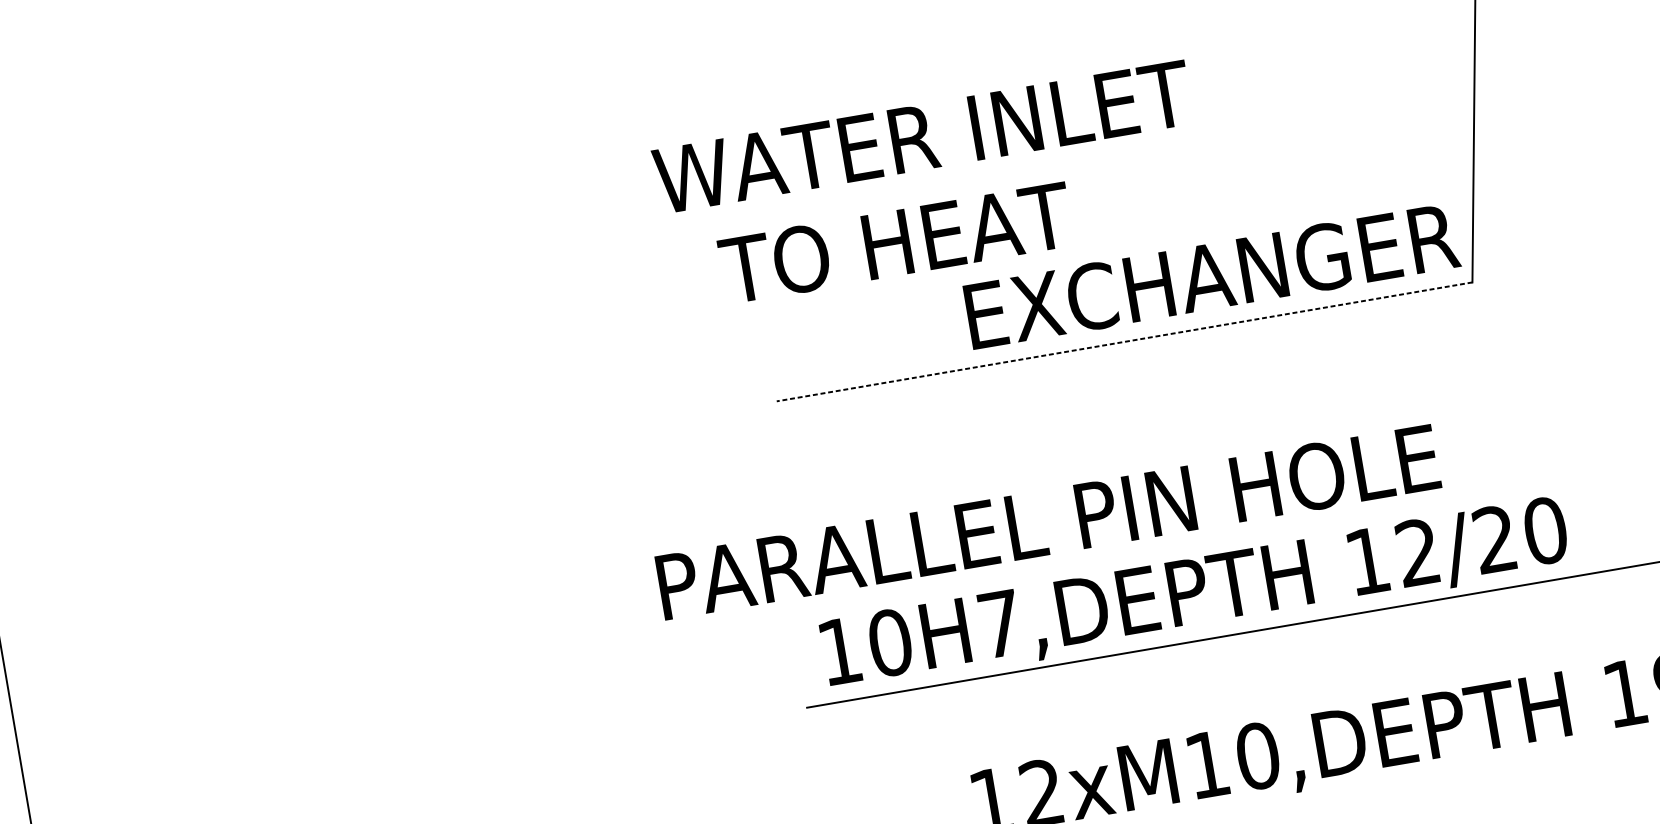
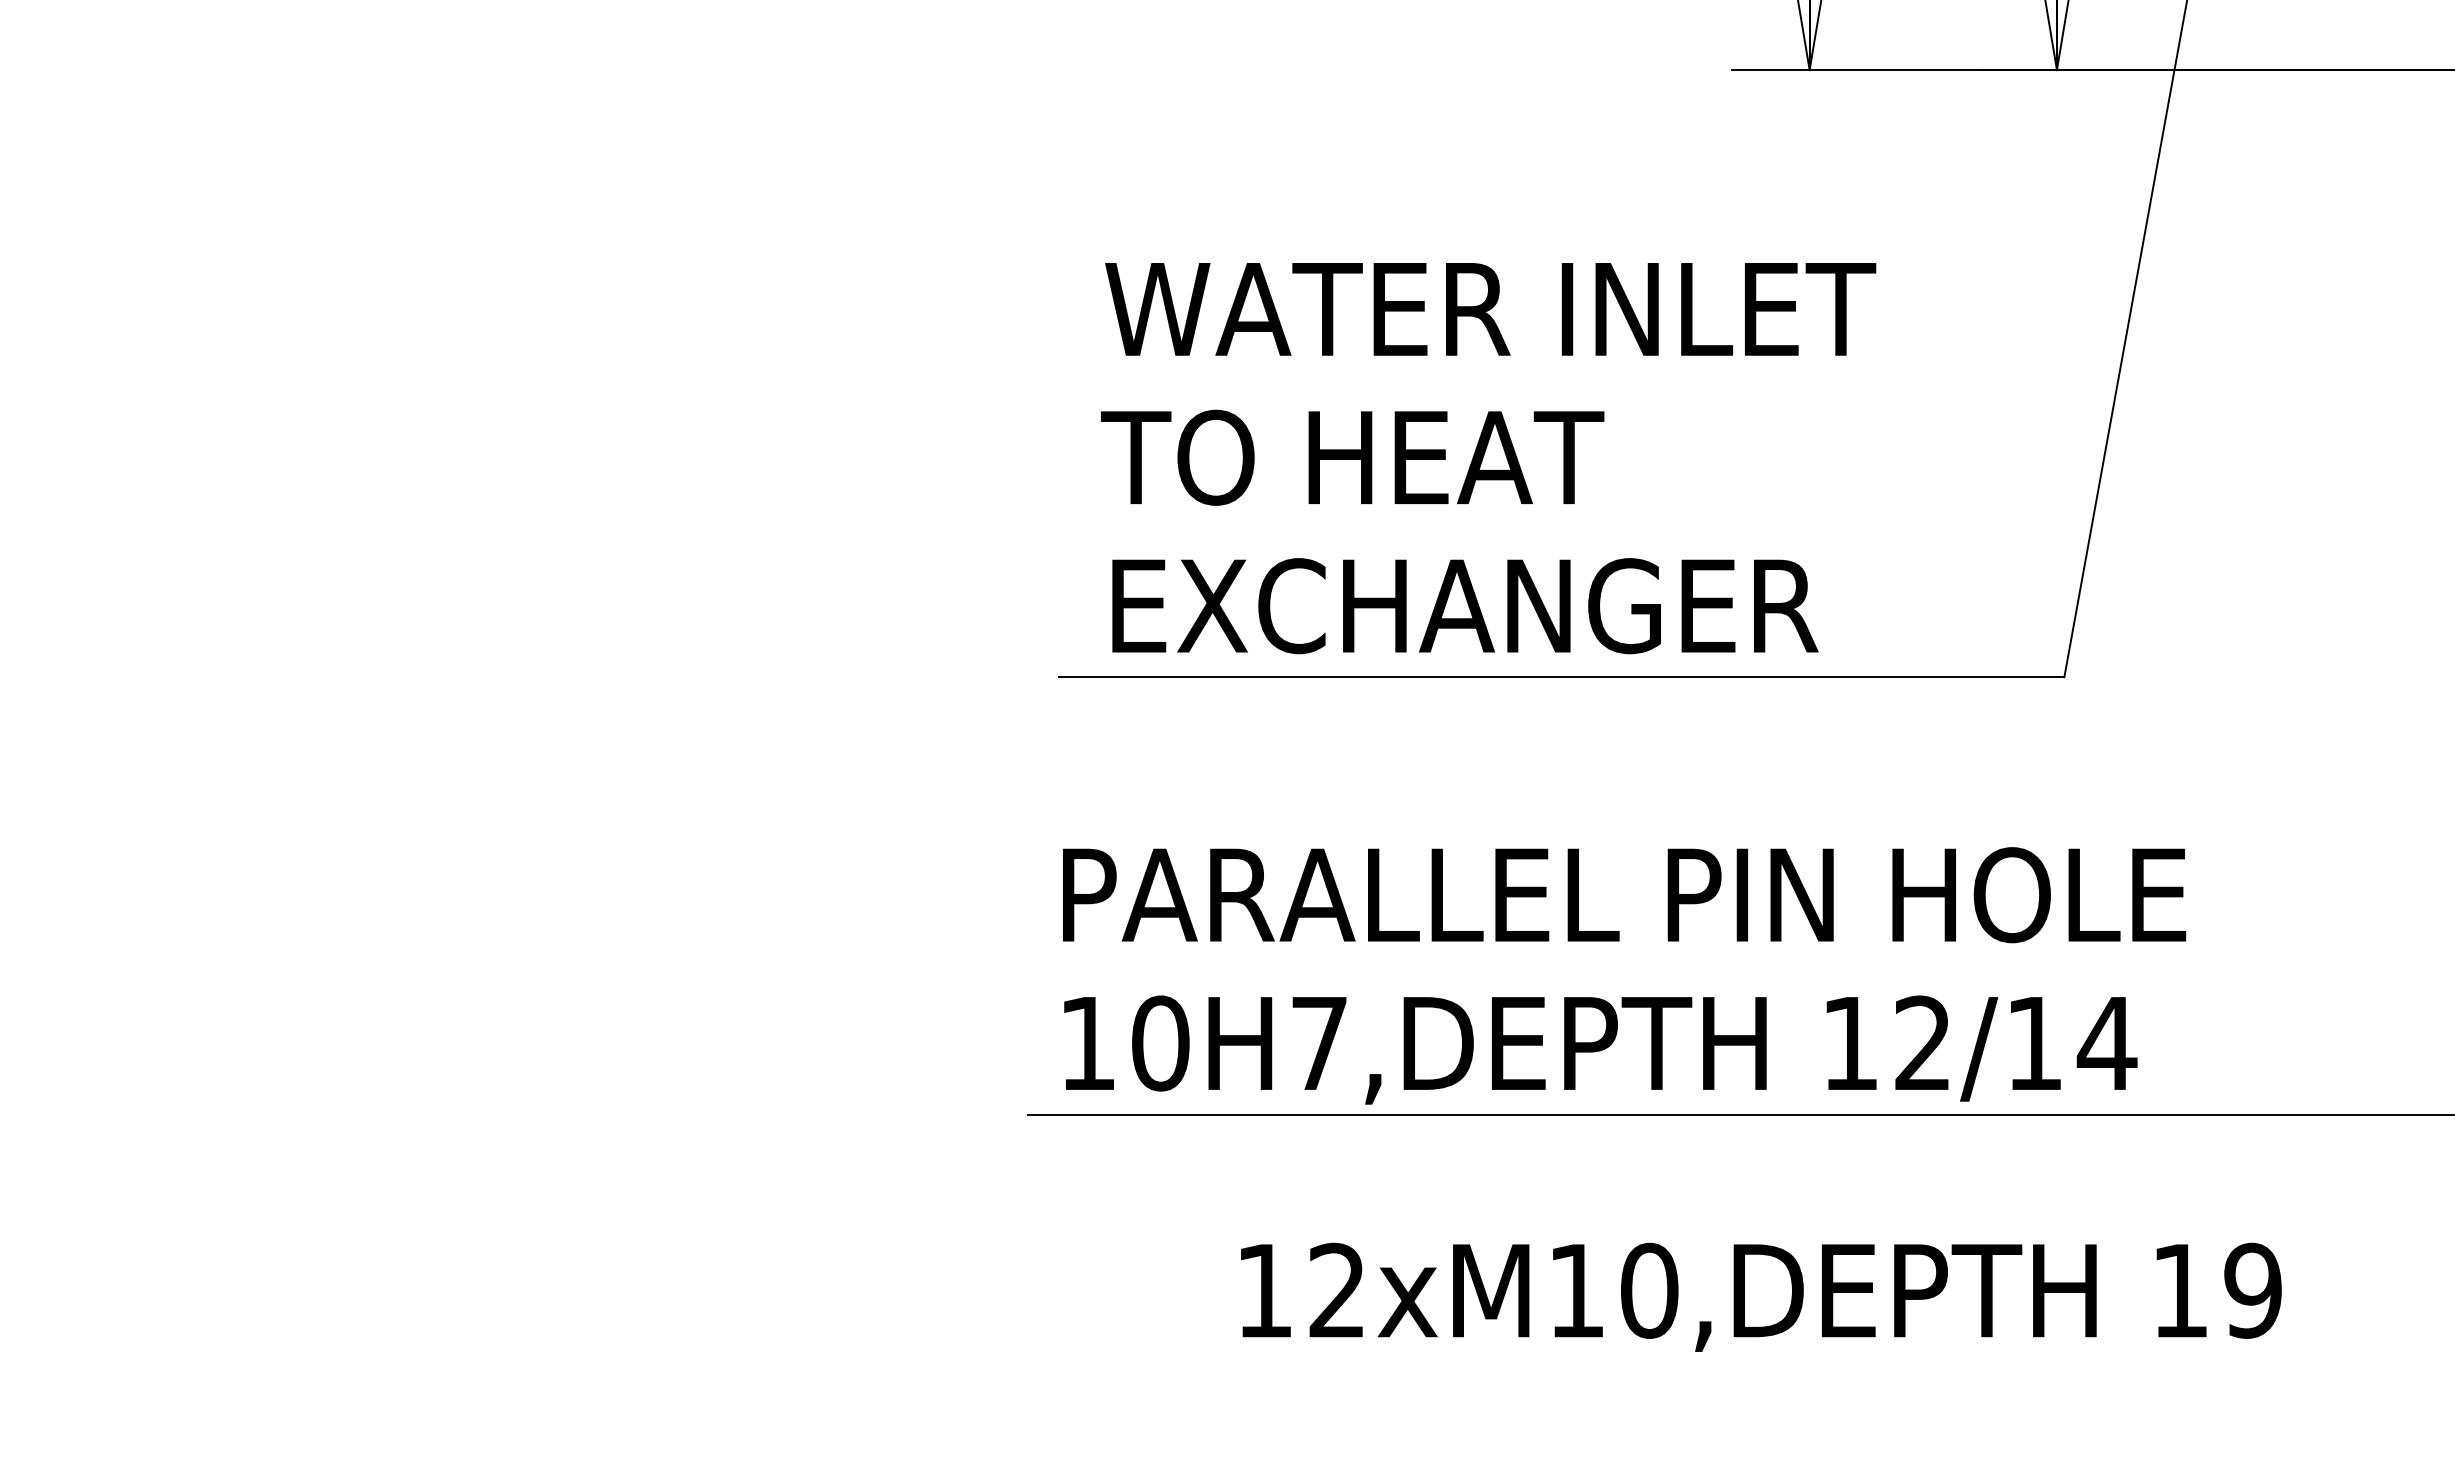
text: (922, 137) -> (1490, 309), moved
text: (895, 242) -> (1352, 457), moved
text: (1212, 276) -> (1465, 606), moved
line: (1124, 342) -> (1561, 677), dashed -> solid
text: (1048, 522) -> (1624, 895), moved
text: (1520, 535) -> (2071, 1043), 12/20 -> 12/14

